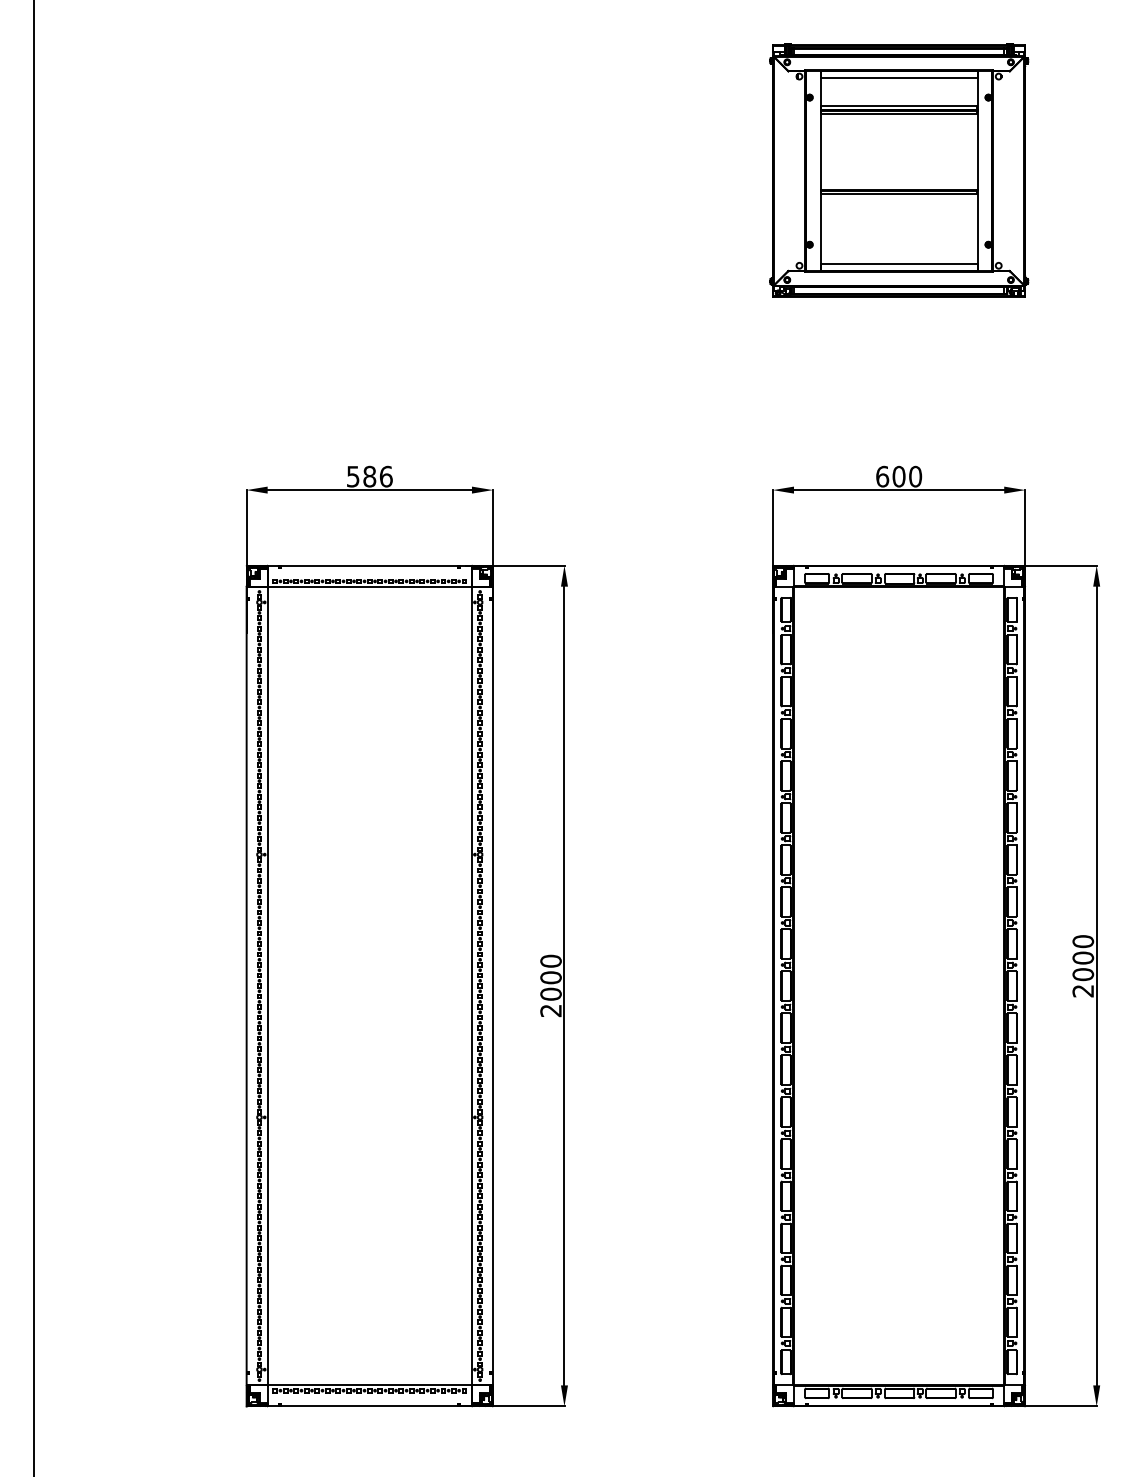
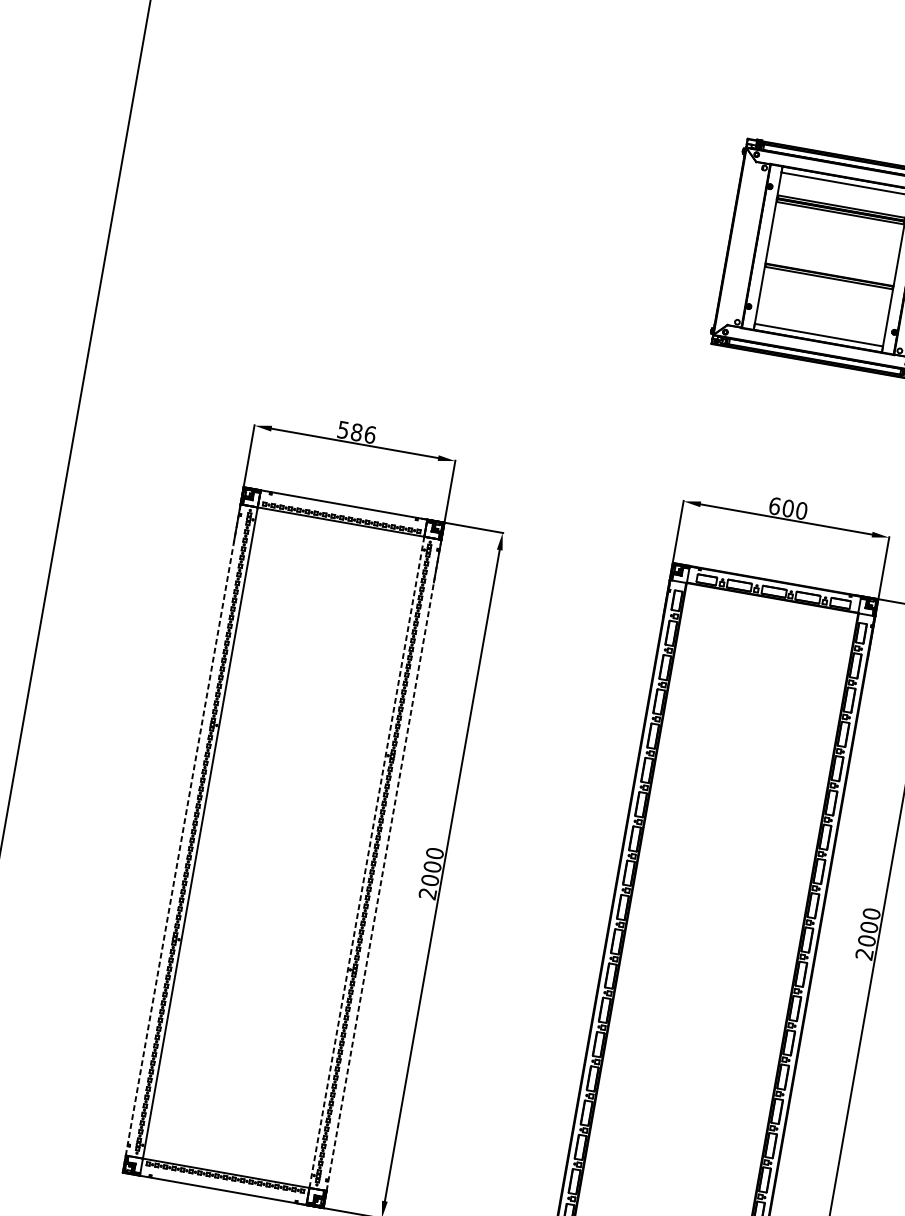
line: (471, 985) -> (366, 861), solid -> dashed
line: (493, 985) -> (384, 865), solid -> dashed
line: (246, 996) -> (181, 838), solid -> dashed

